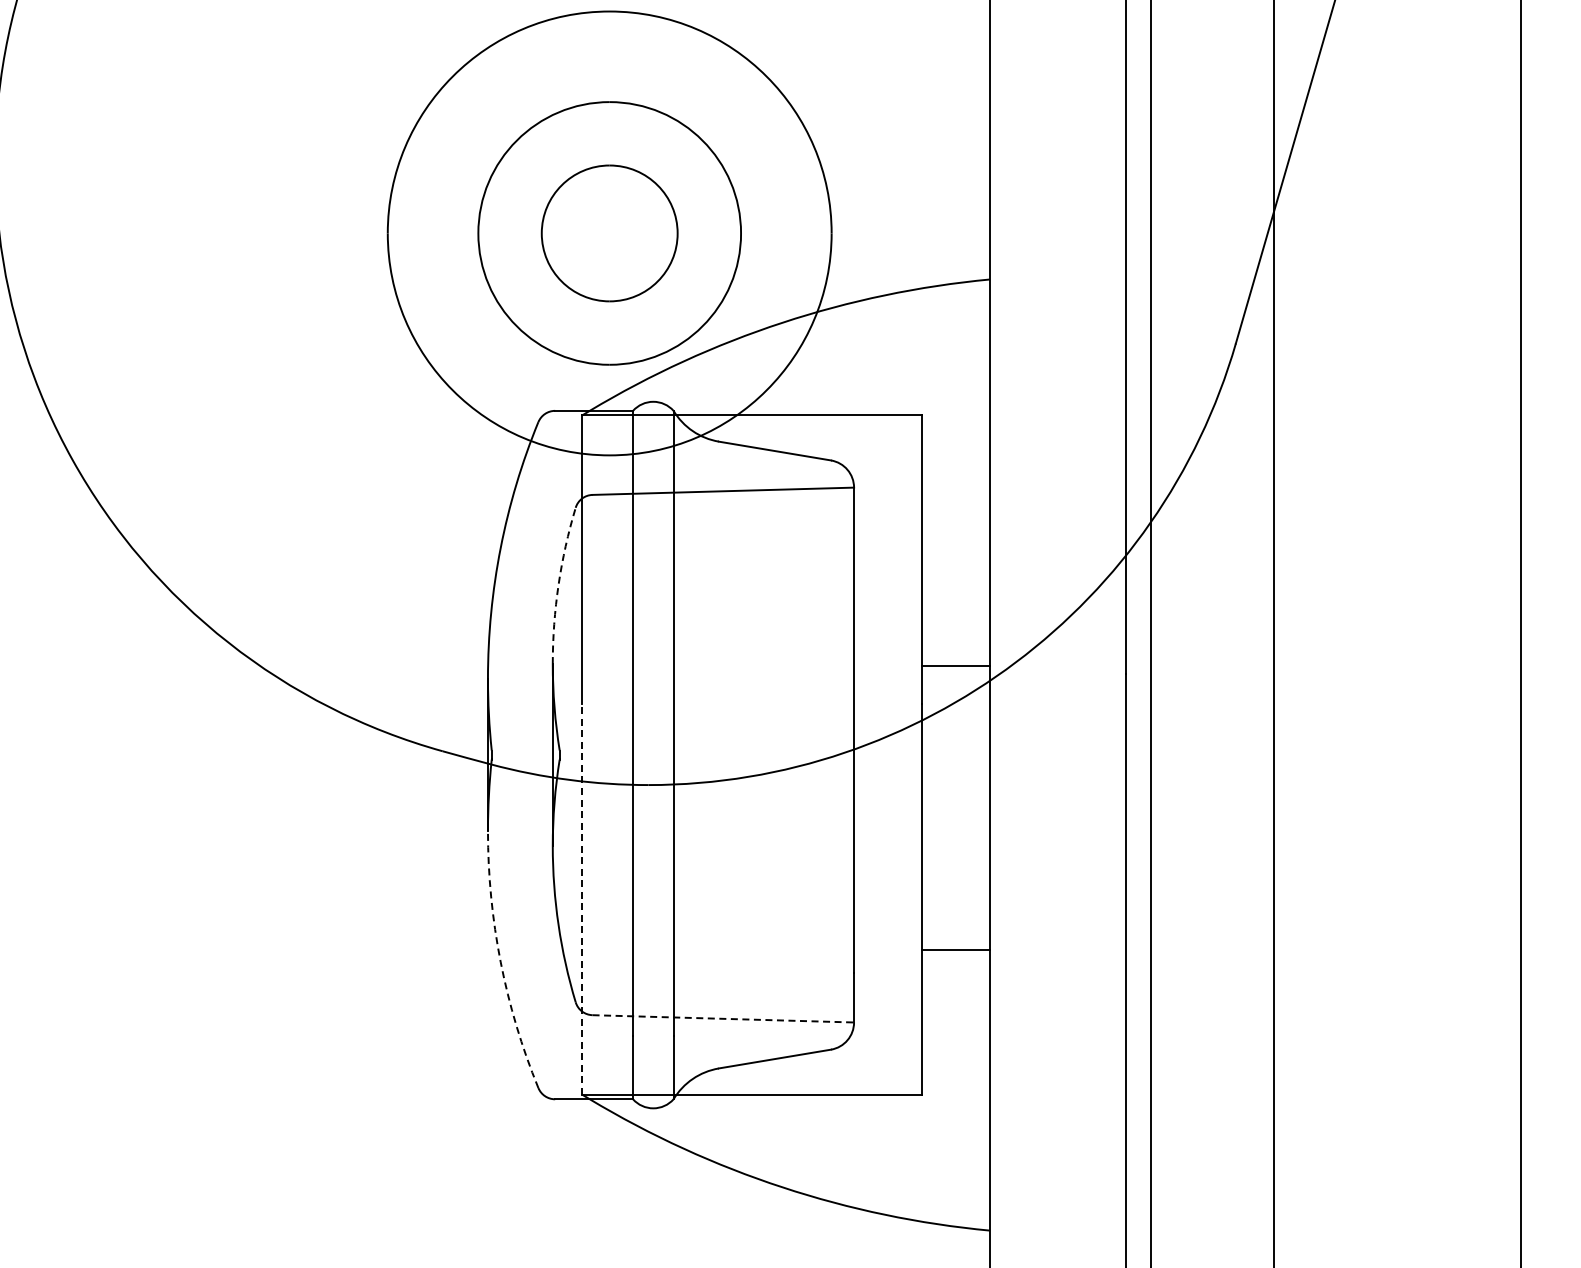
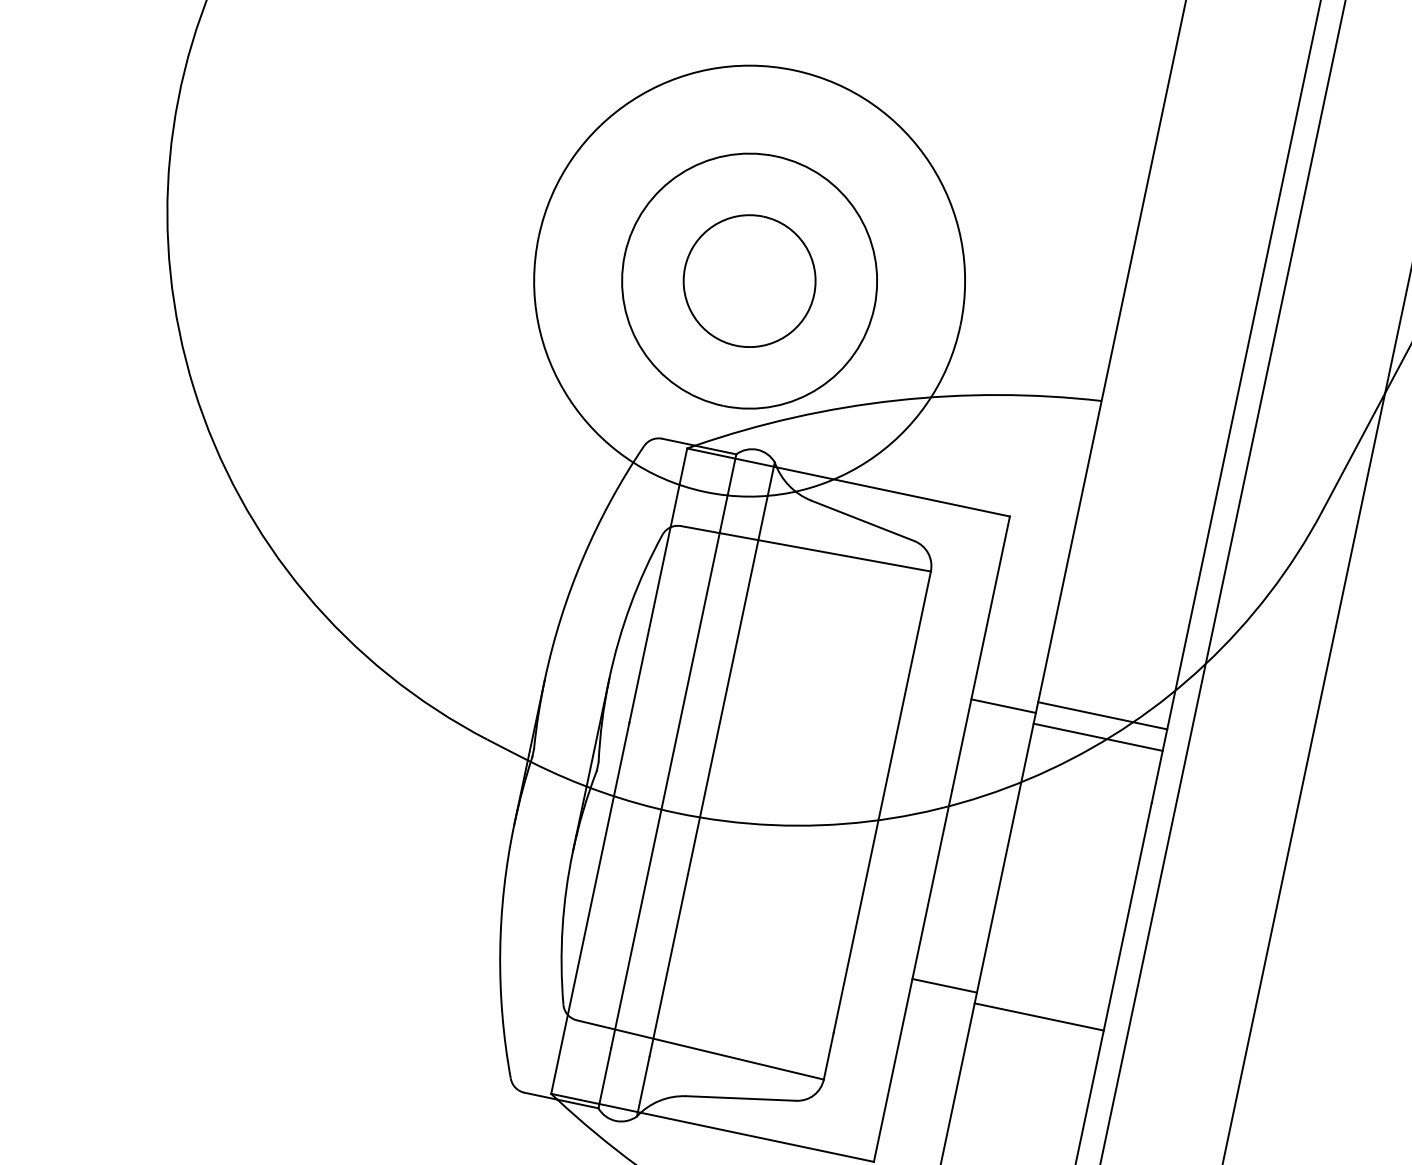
arc: (558, 585) -> (630, 605), dashed -> solid
line: (1057, 596) -> (1102, 715), added
line: (1057, 619) -> (1097, 737), added
line: (955, 665) -> (1003, 705), moved
line: (582, 898) -> (590, 907), dashed -> solid
line: (1057, 913) -> (1038, 1016), added
line: (955, 950) -> (944, 985), moved
arc: (500, 962) -> (499, 951), dashed -> solid
line: (723, 1018) -> (700, 1049), dashed -> solid

